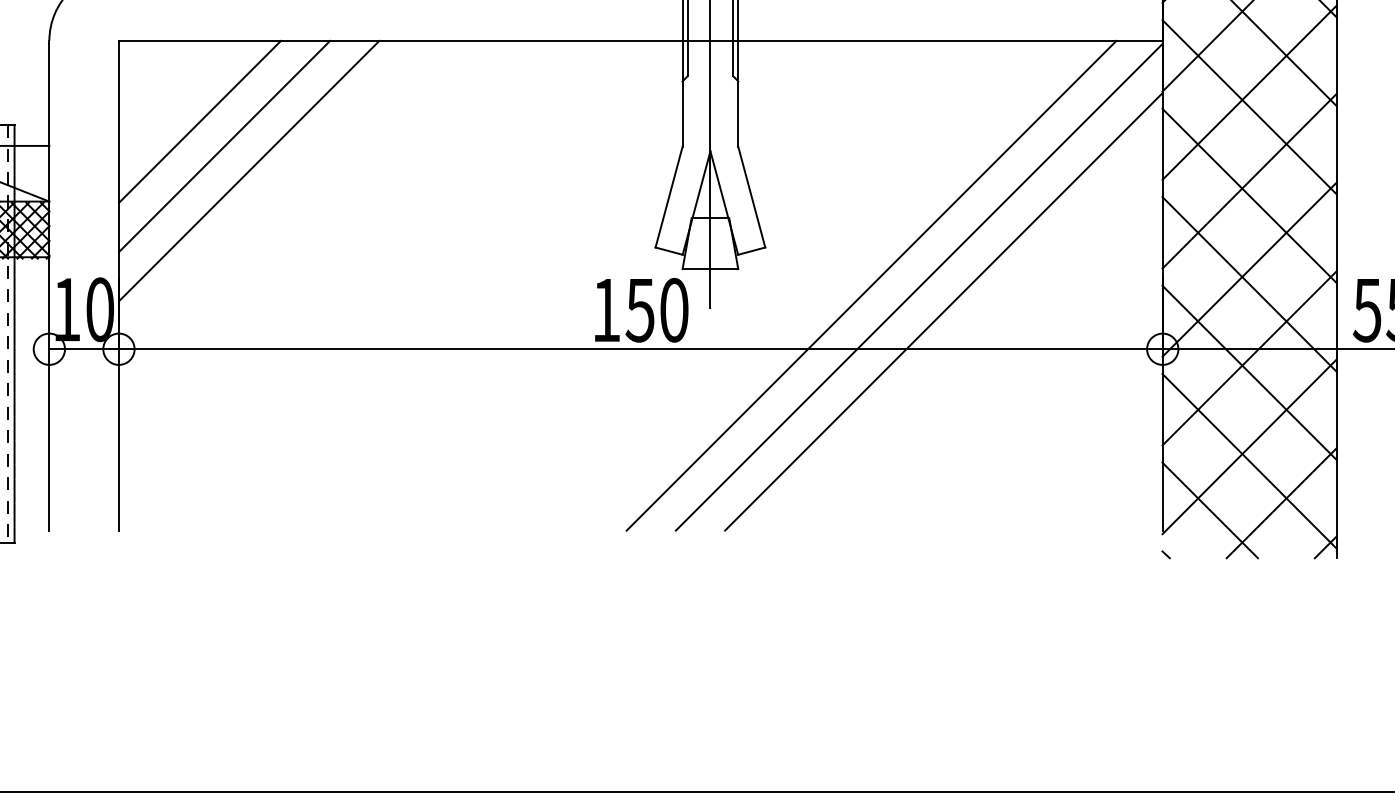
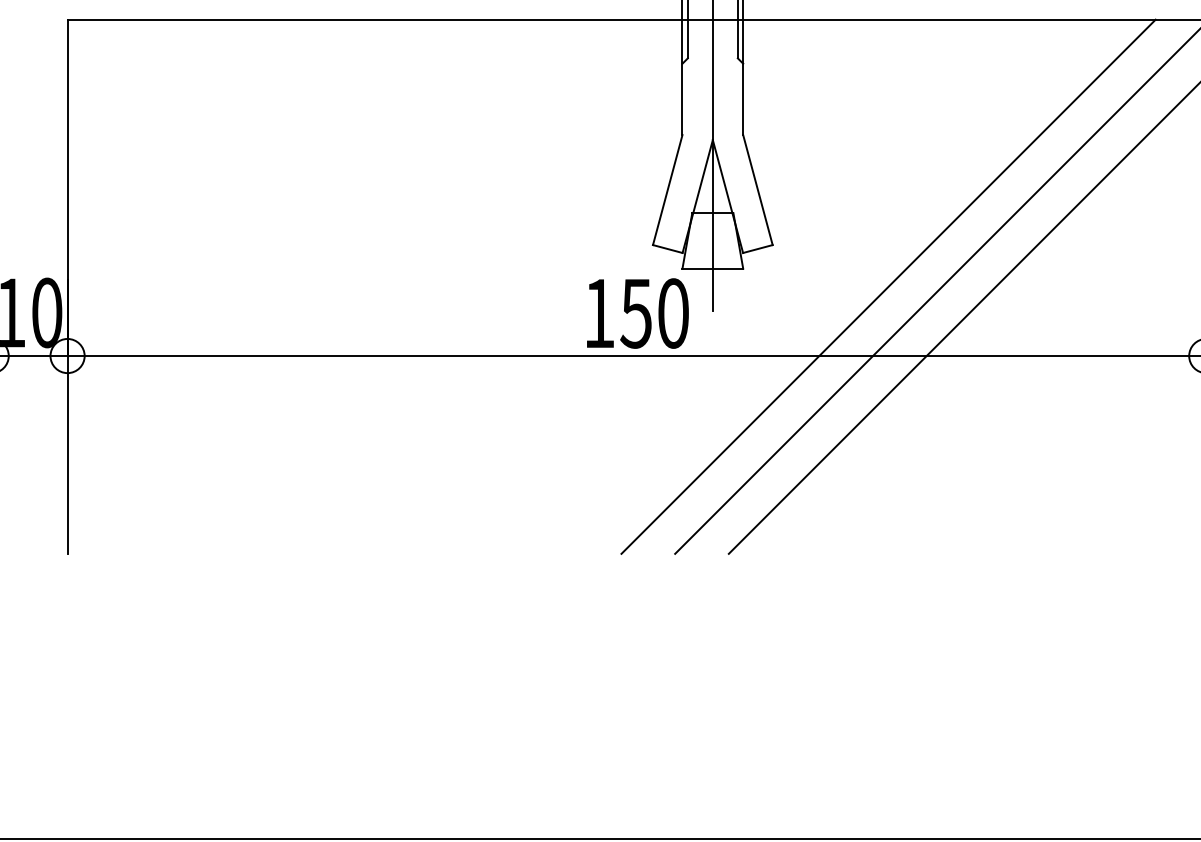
line: (199, 121) -> (155, 107), removed
line: (224, 145) -> (182, 133), removed
line: (249, 170) -> (210, 161), removed

